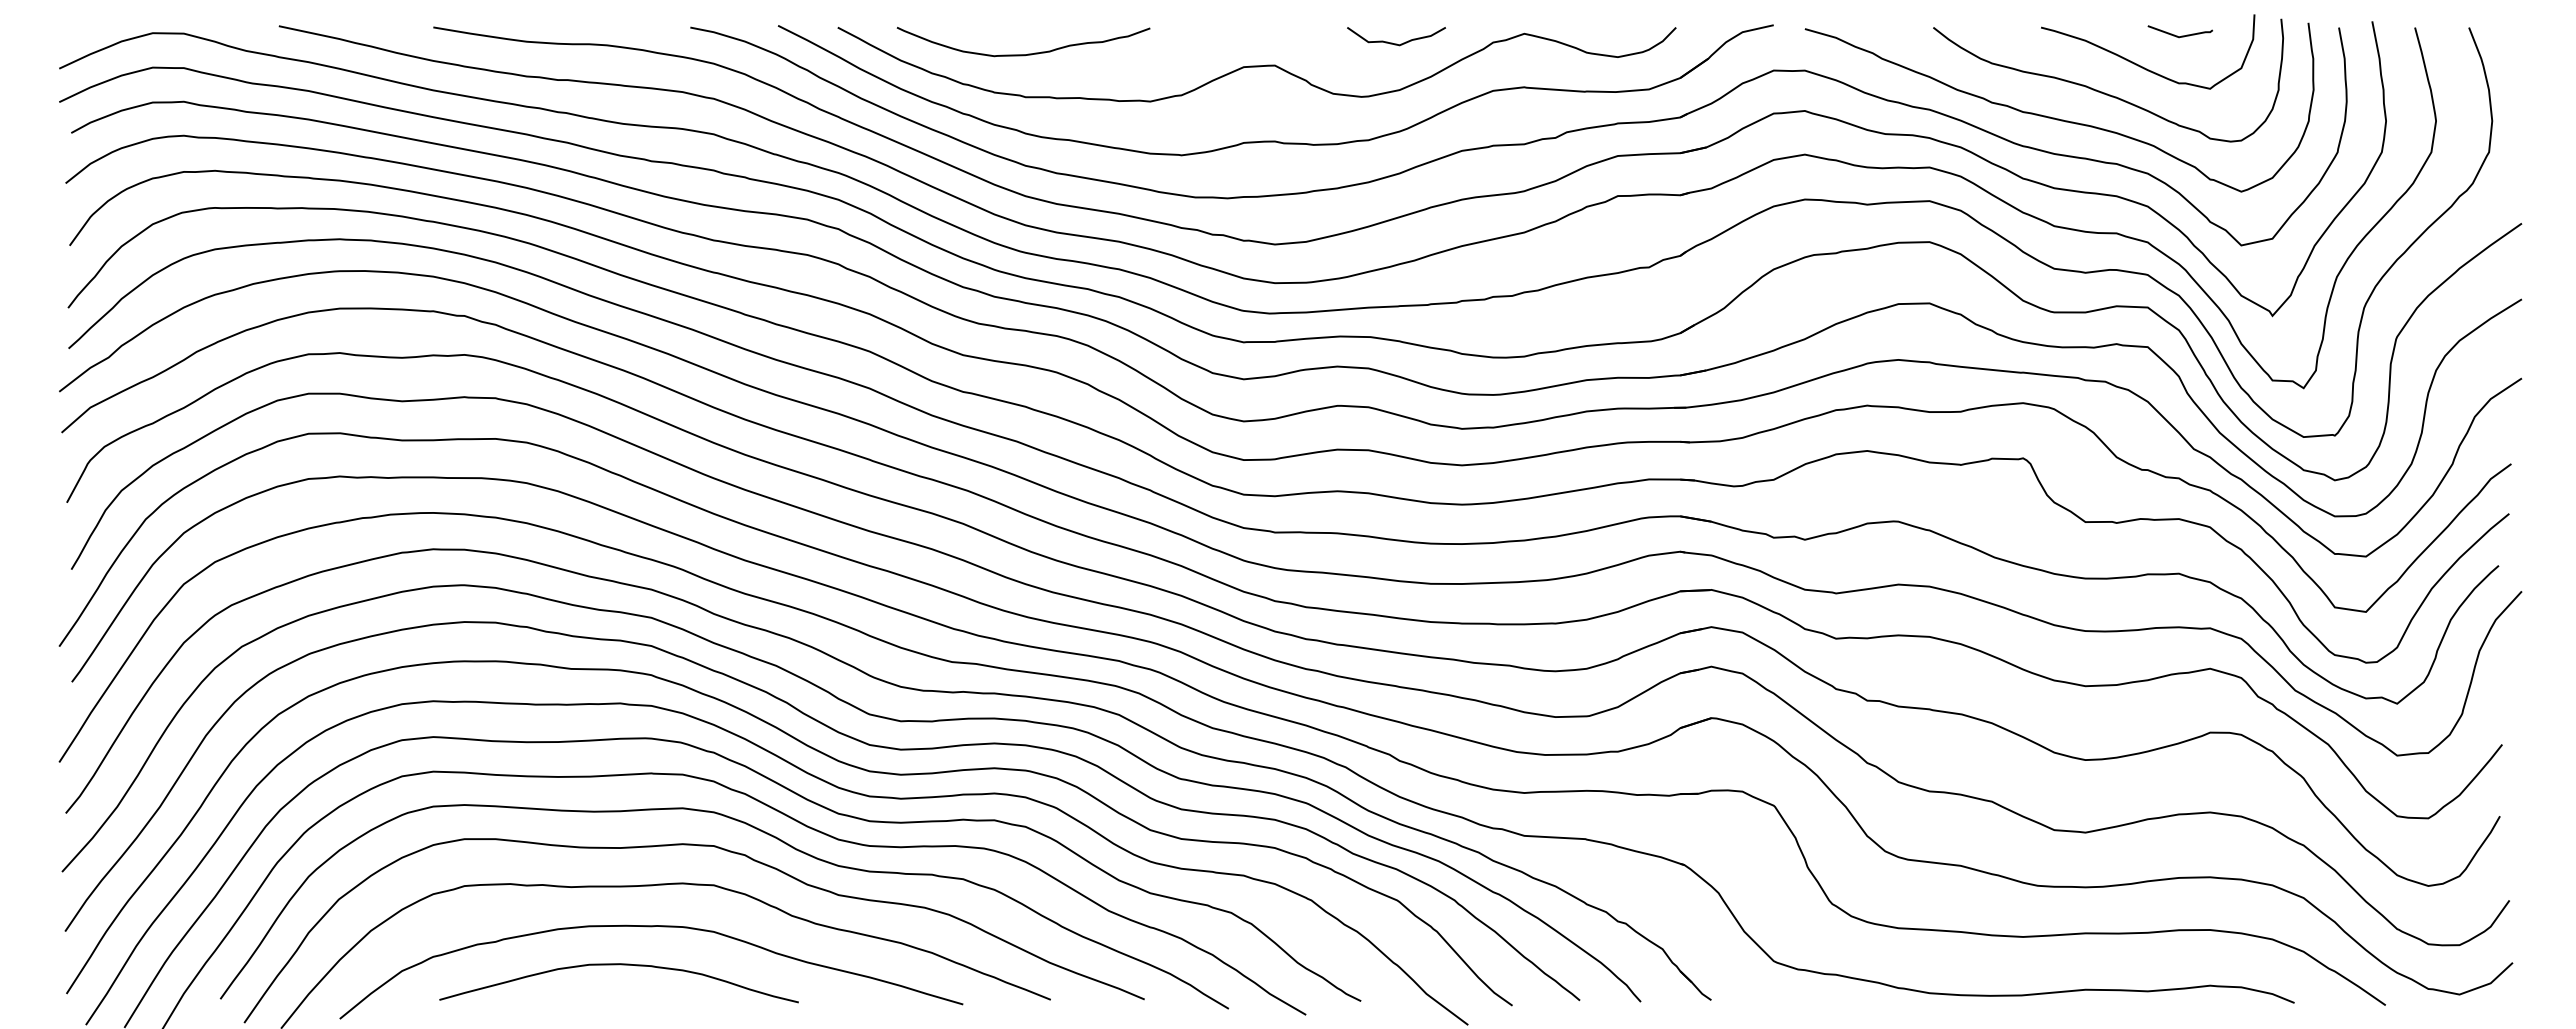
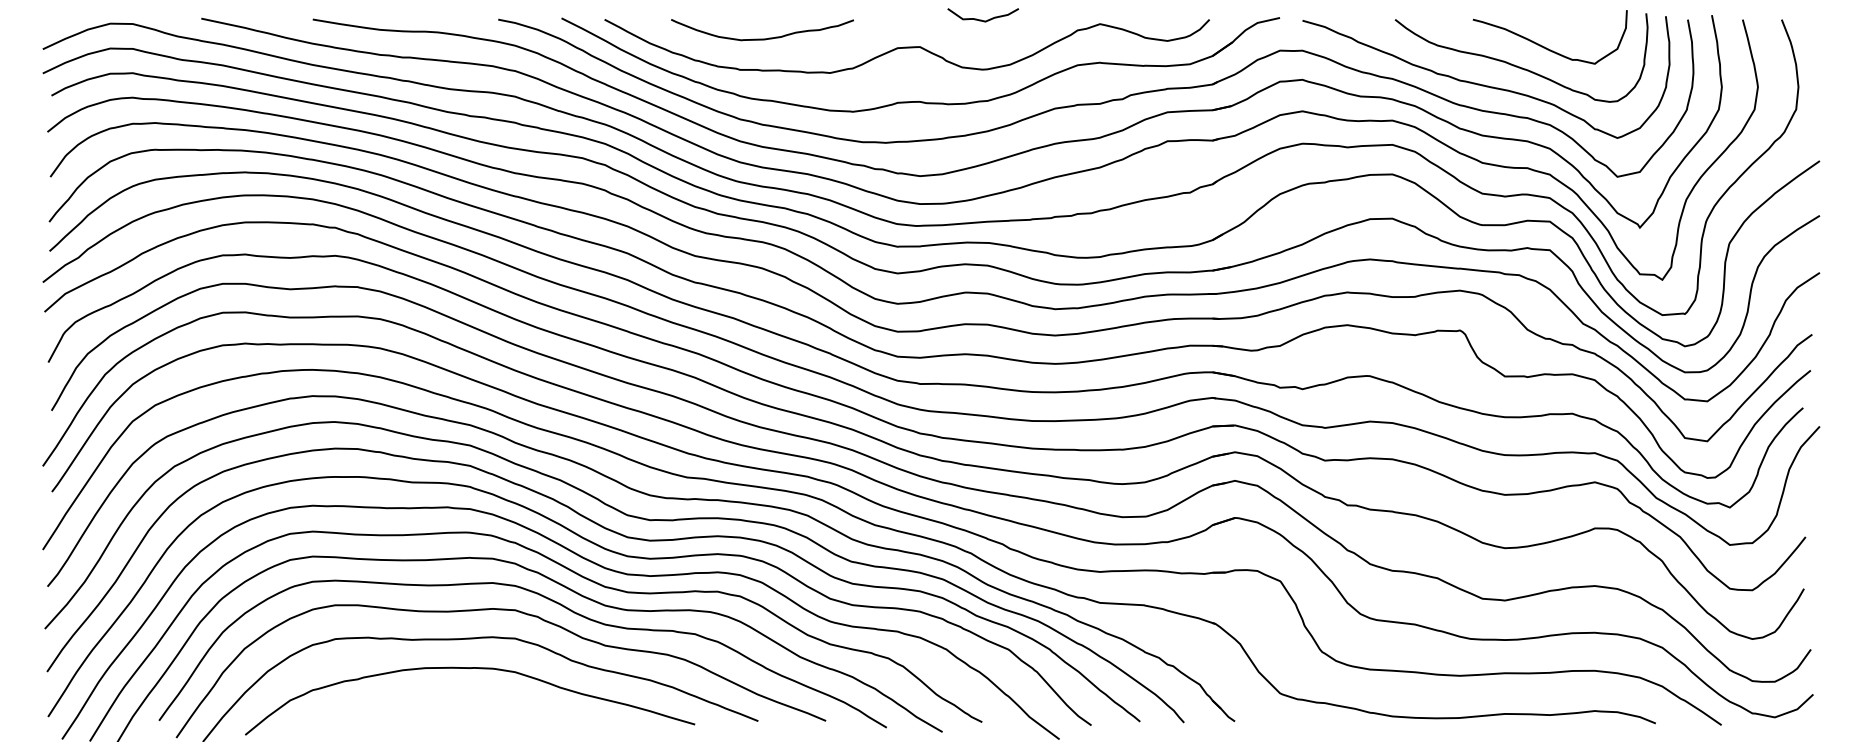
line: (2181, 35) -> (1574, 25), removed
curve: (1396, 43) -> (983, 20), moved
curve: (1028, 53) -> (766, 38), moved
curve: (618, 965) -> (446, 696), removed

